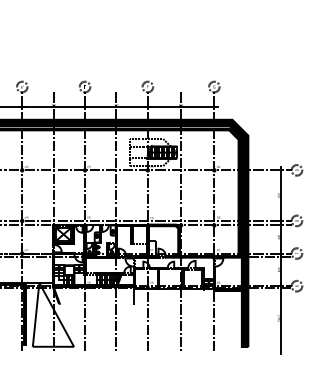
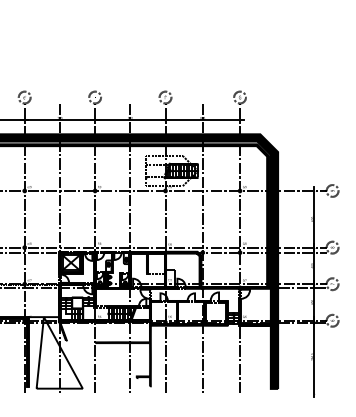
hatch: (144, 306) -> (161, 343), added

